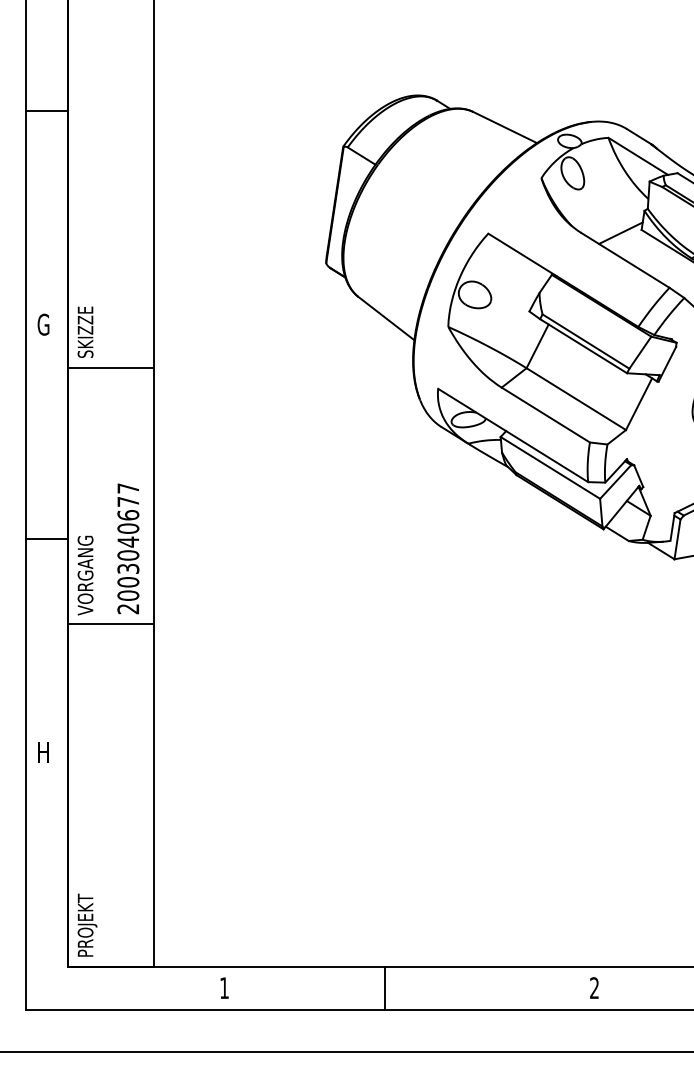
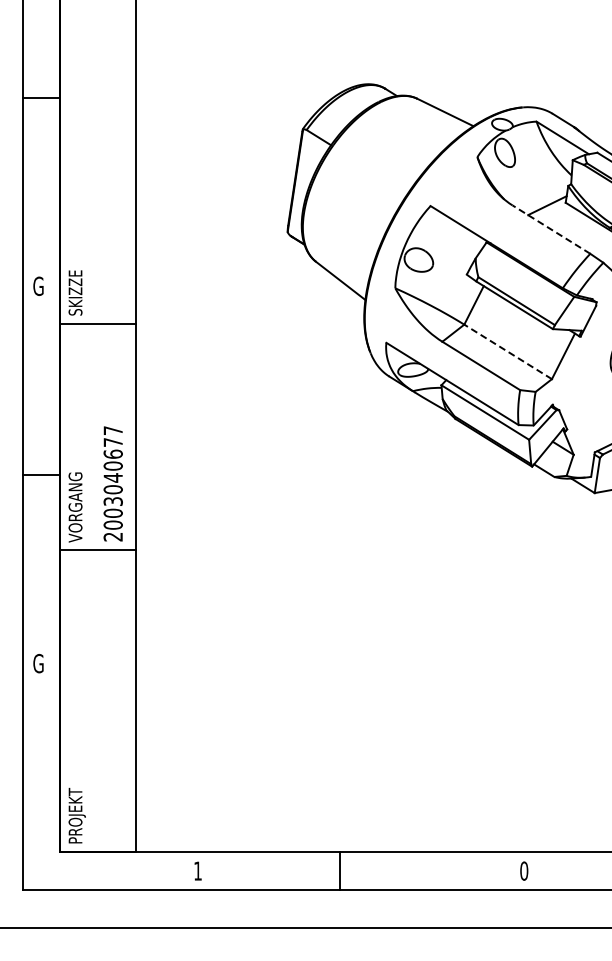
line: (625, 260) -> (551, 229), solid -> dashed
line: (576, 398) -> (508, 351), solid -> dashed
text: (43, 752) -> (38, 663), H -> G
text: (594, 987) -> (524, 870), 2 -> 0

